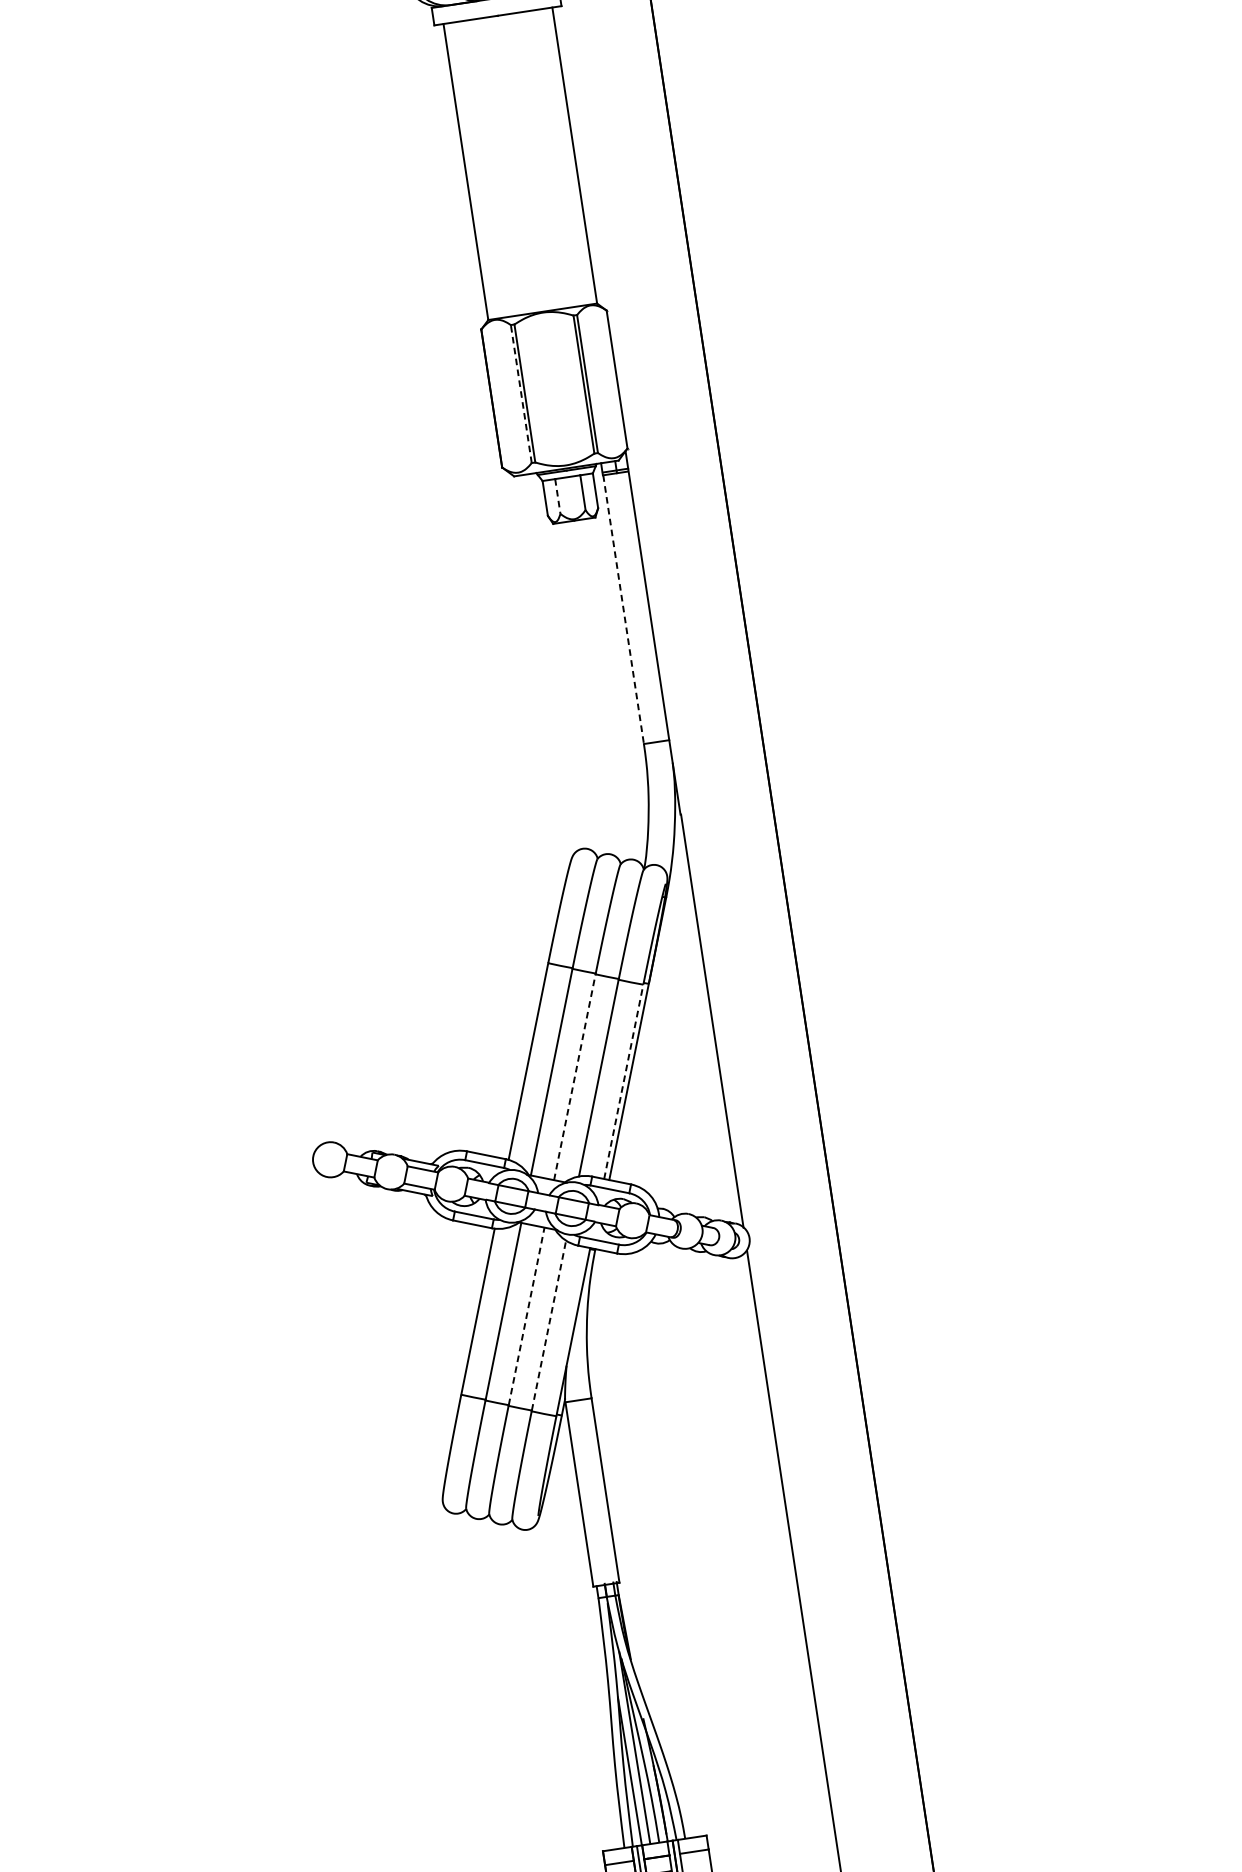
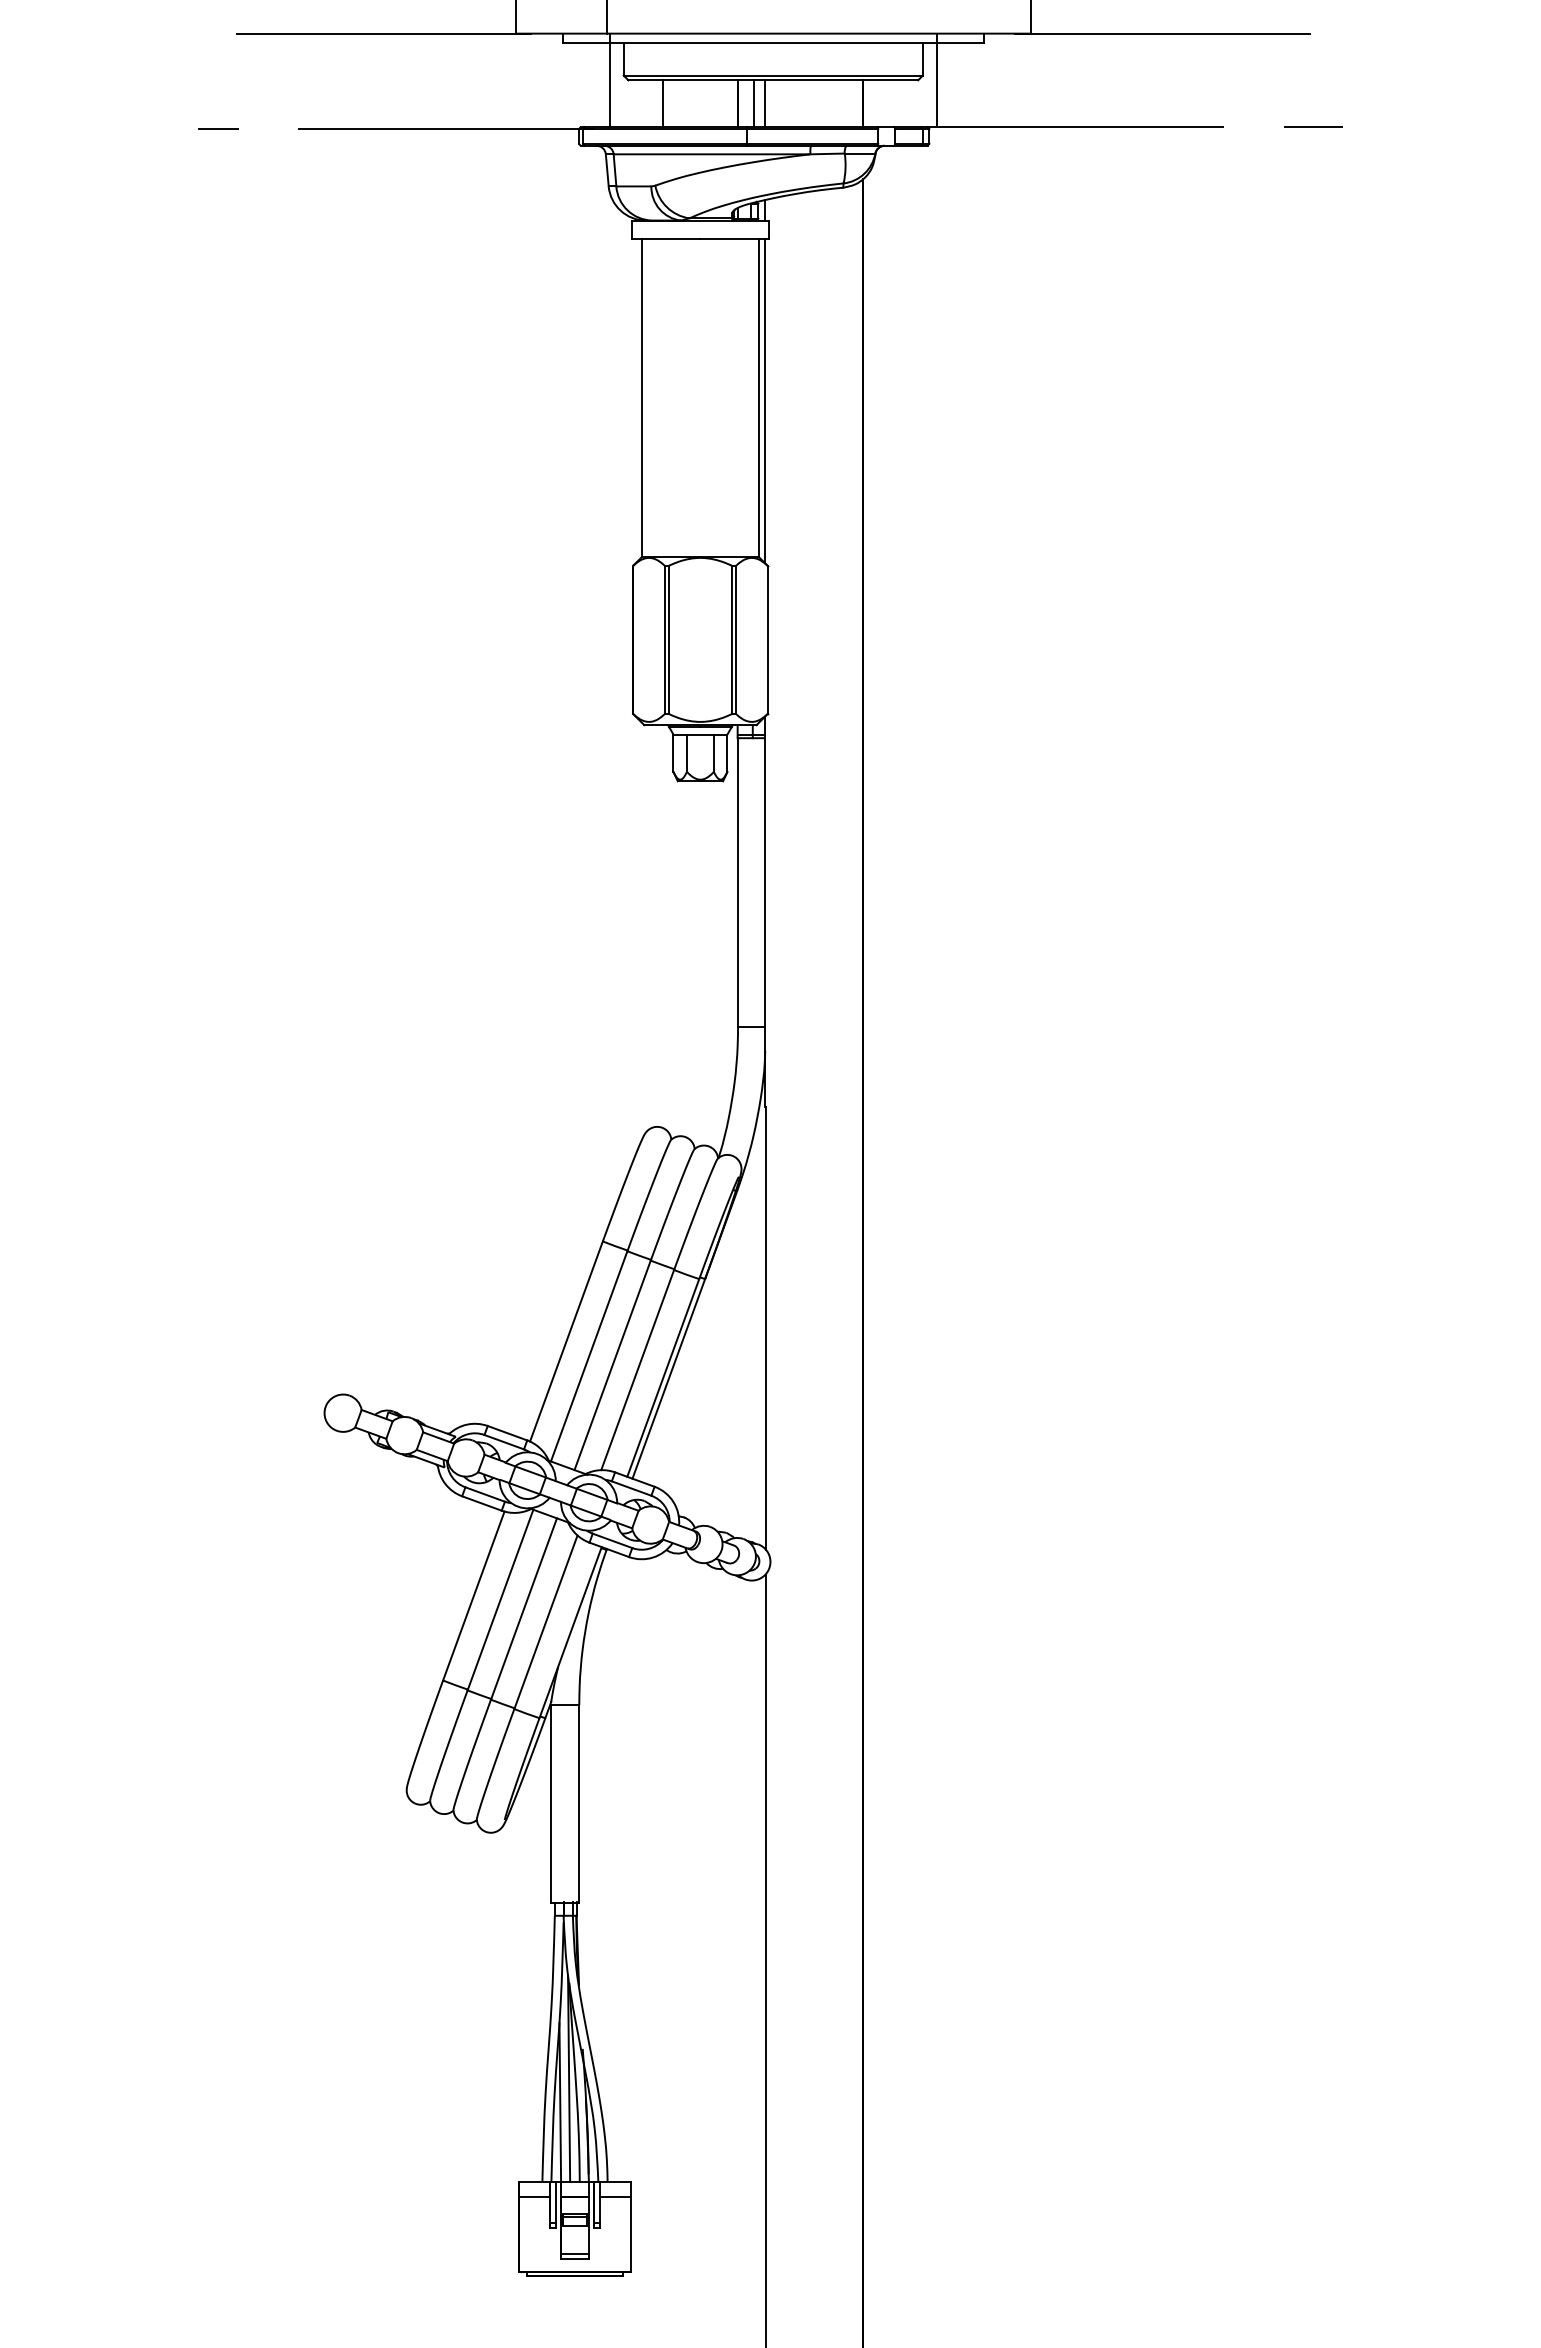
line: (581, 157) -> (765, 401), added
line: (520, 393) -> (664, 639), dashed -> solid
line: (557, 496) -> (686, 753), dashed -> solid
line: (624, 609) -> (738, 882), dashed -> solid
line: (574, 1076) -> (612, 1364), dashed -> solid
line: (623, 1081) -> (663, 1377), dashed -> solid
line: (526, 1316) -> (524, 1608), dashed -> solid
line: (549, 1325) -> (546, 1621), dashed -> solid

